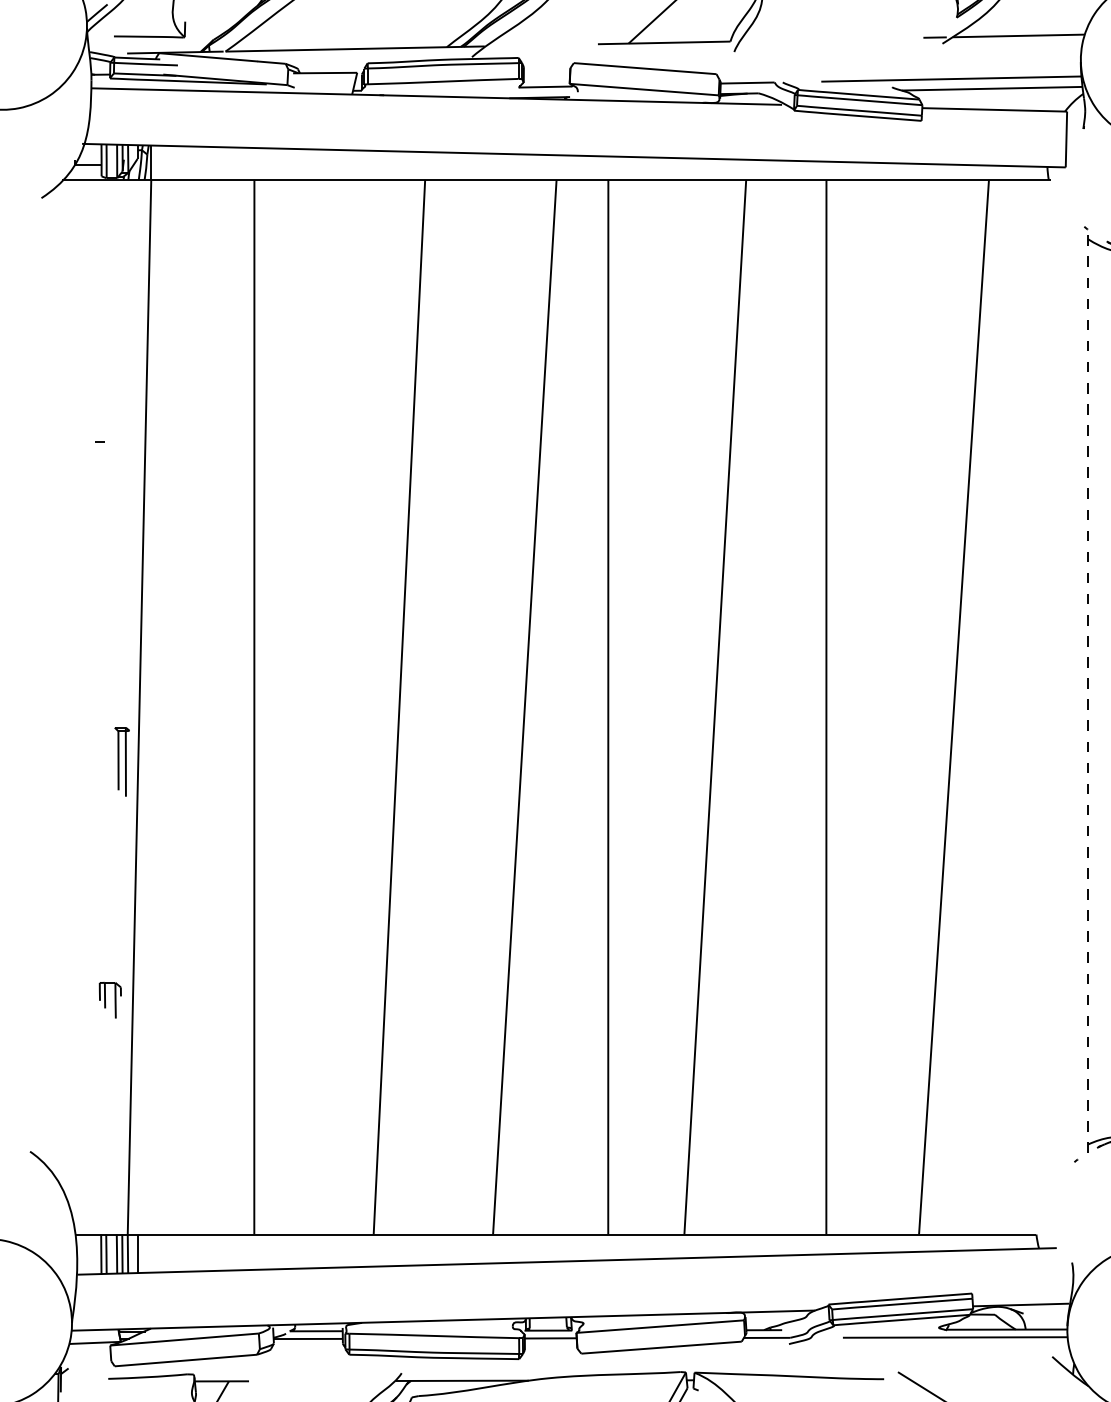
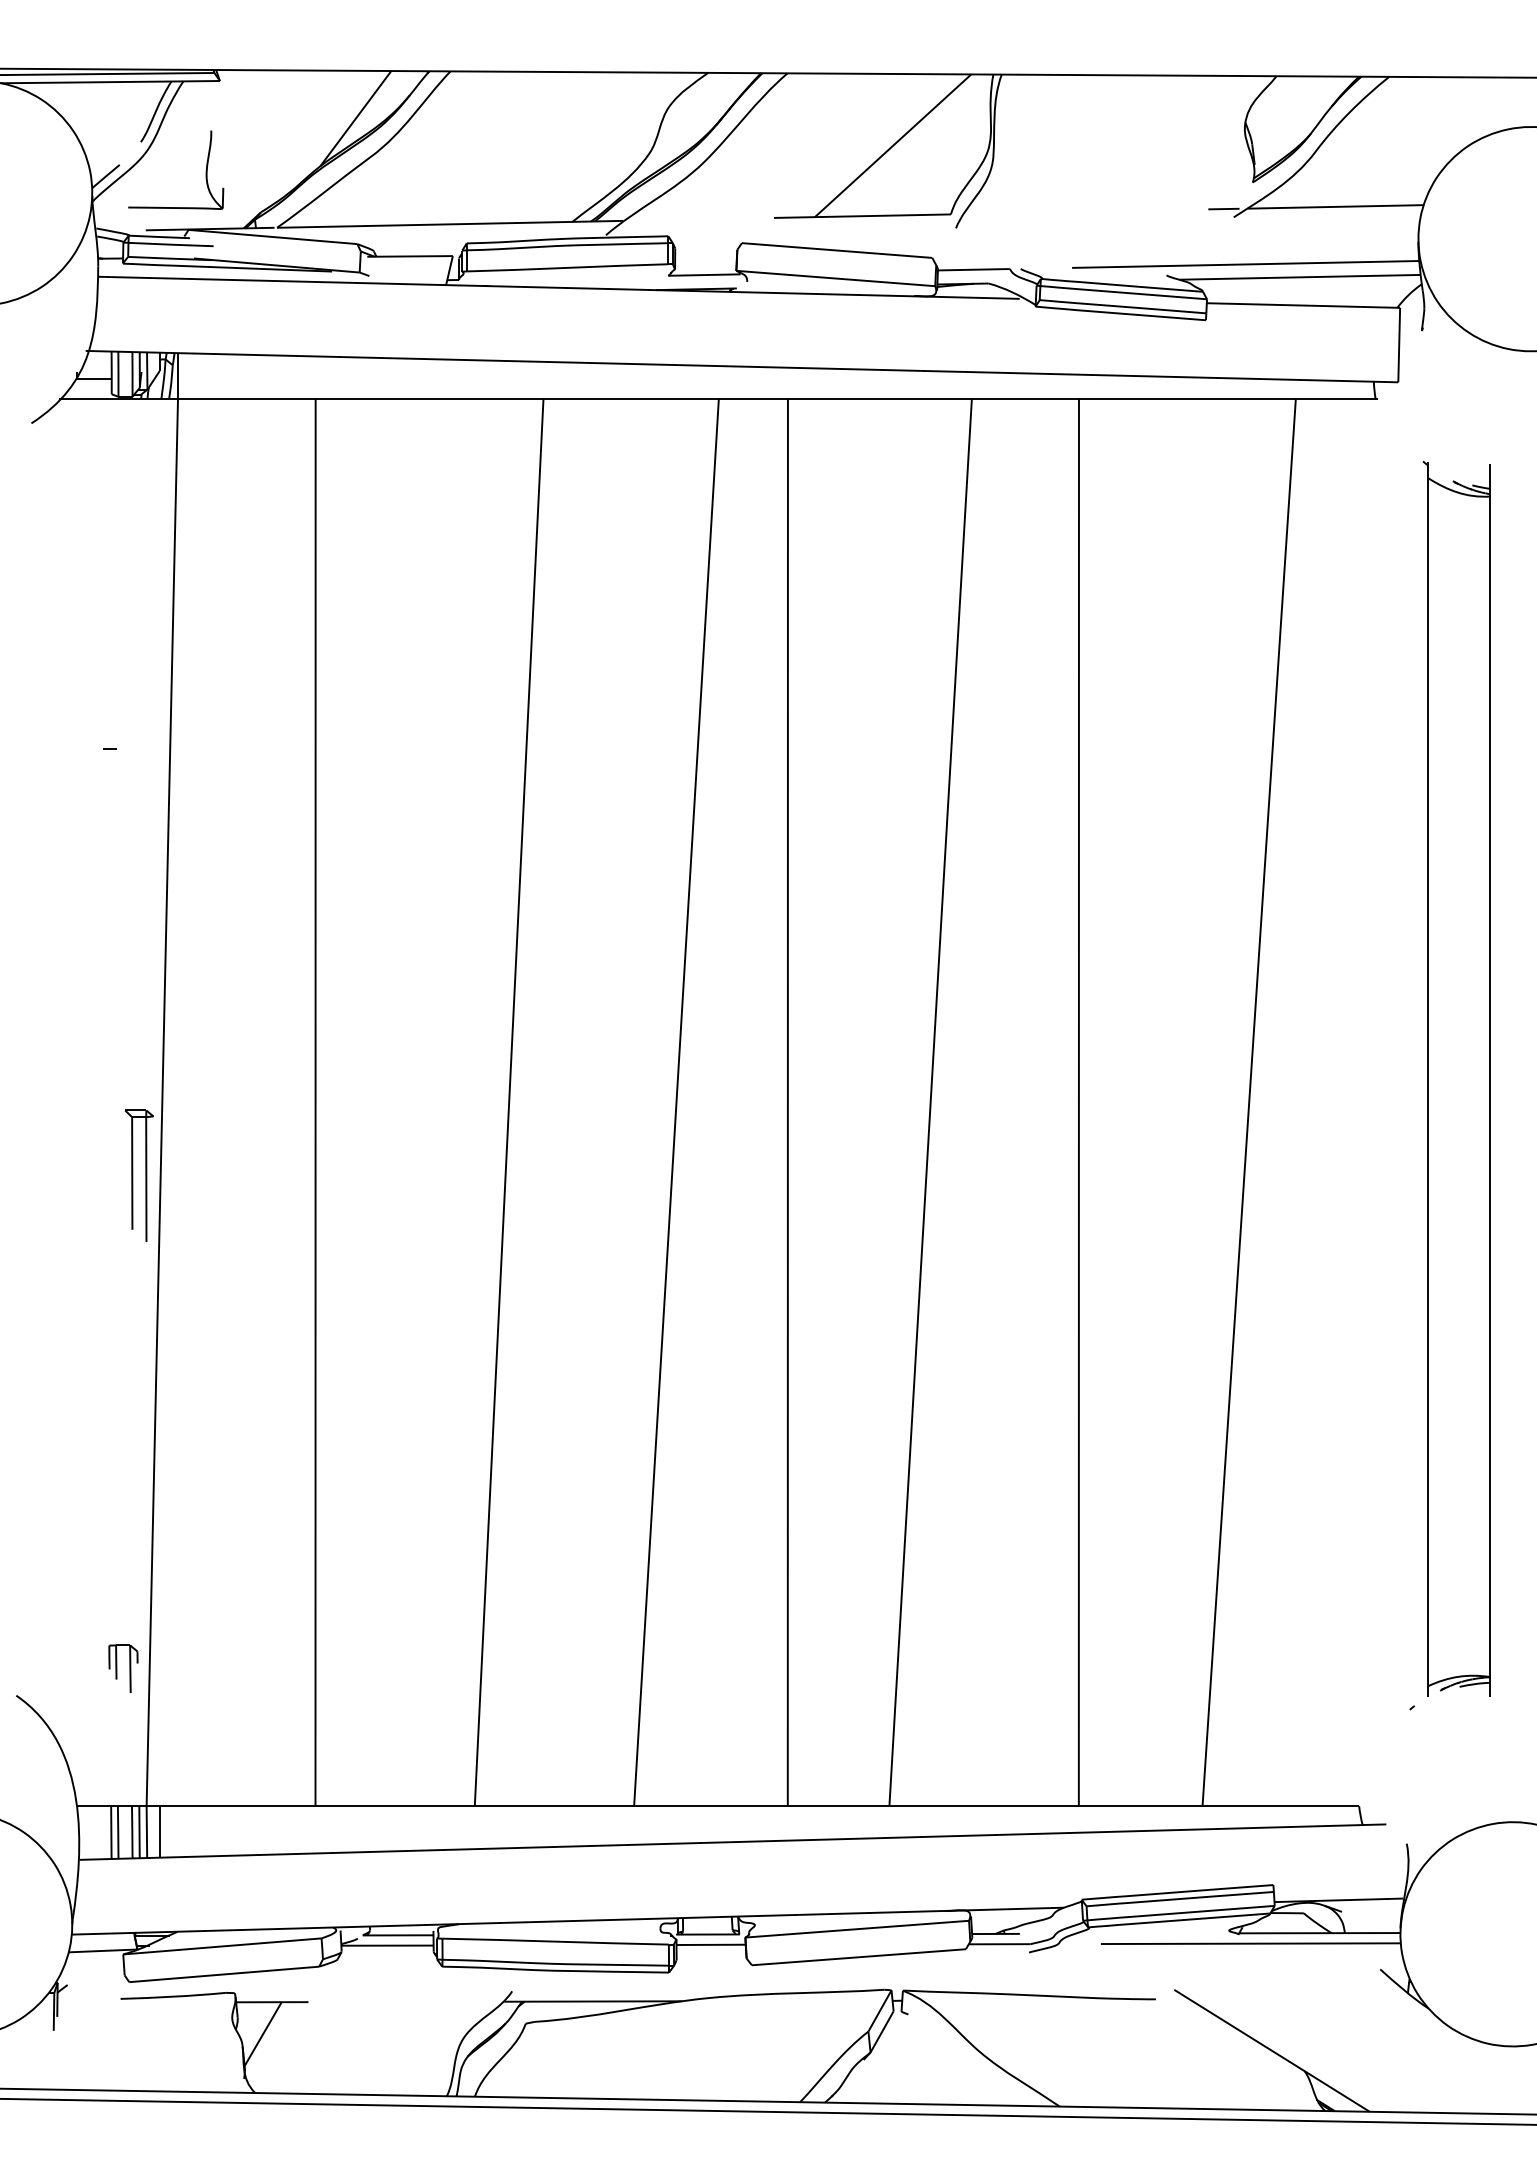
line: (1088, 689) -> (1428, 1079), dashed -> solid
part: (121, 761) -> (138, 1175), size x1.43
part: (110, 1000) -> (123, 1668), moved

